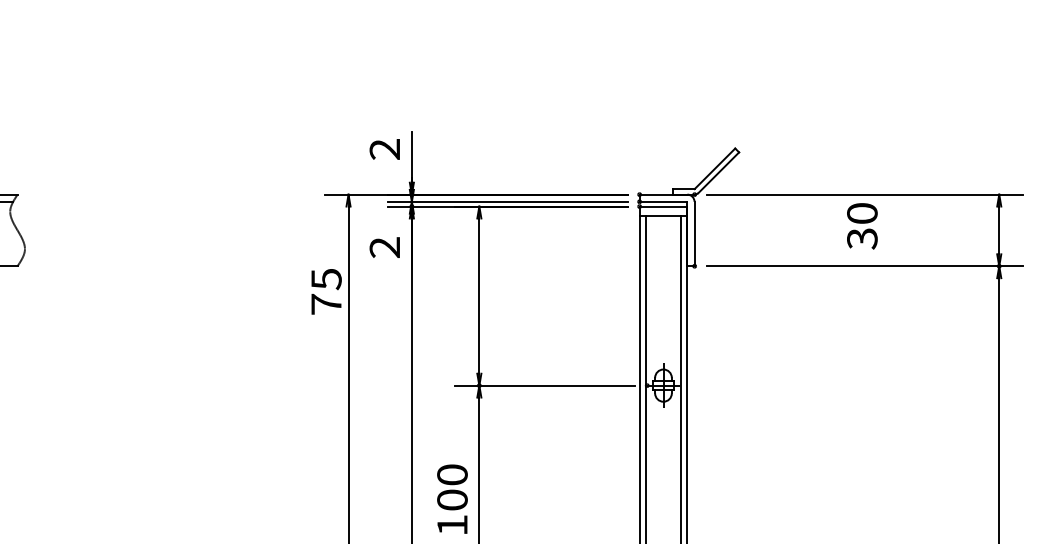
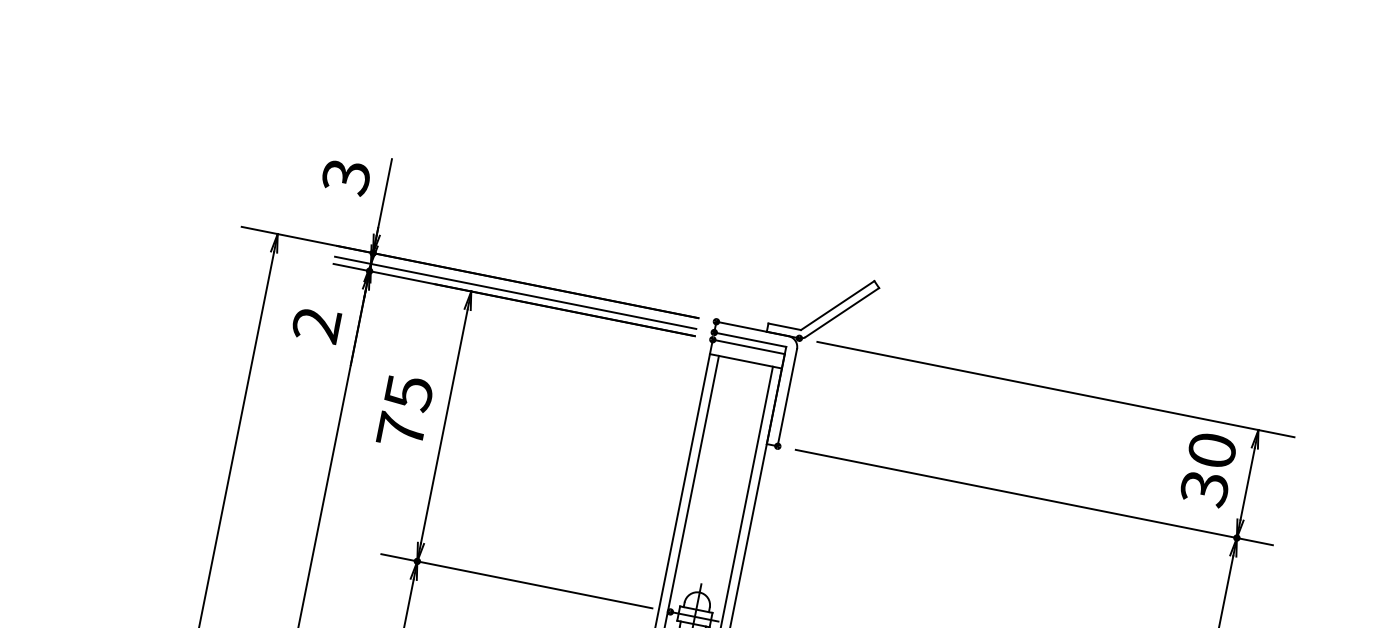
text: (385, 149) -> (347, 177), 2 -> 3
text: (862, 226) -> (1208, 470), moved
text: (326, 291) -> (405, 411), moved

